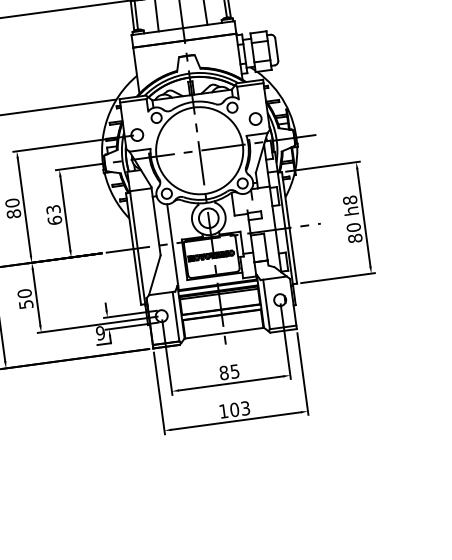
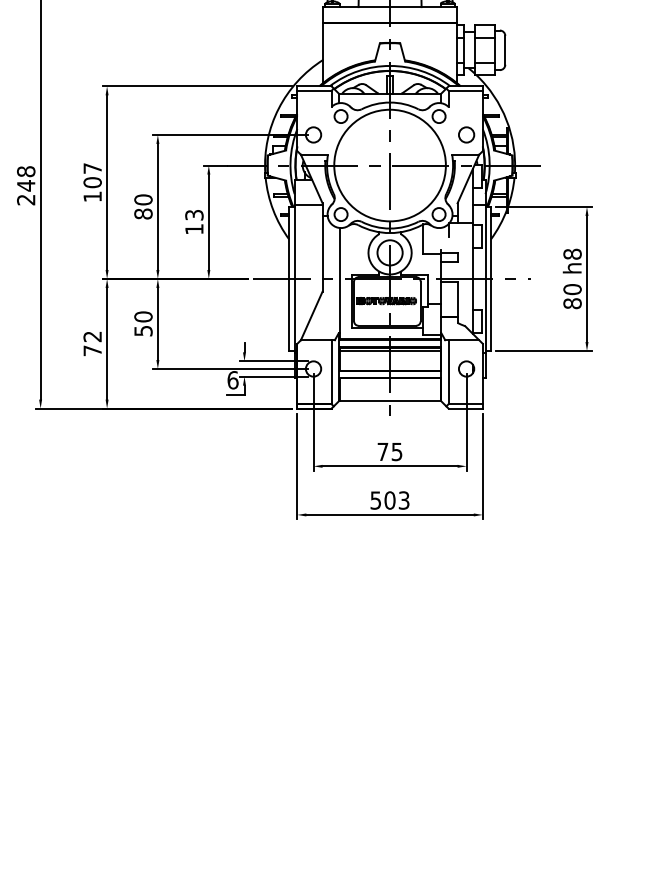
text: (54, 219) -> (194, 228), 63 -> 13
text: (100, 333) -> (232, 380), 9 -> 6
text: (223, 372) -> (382, 451), 85 -> 75
text: (223, 411) -> (375, 500), 103 -> 503

